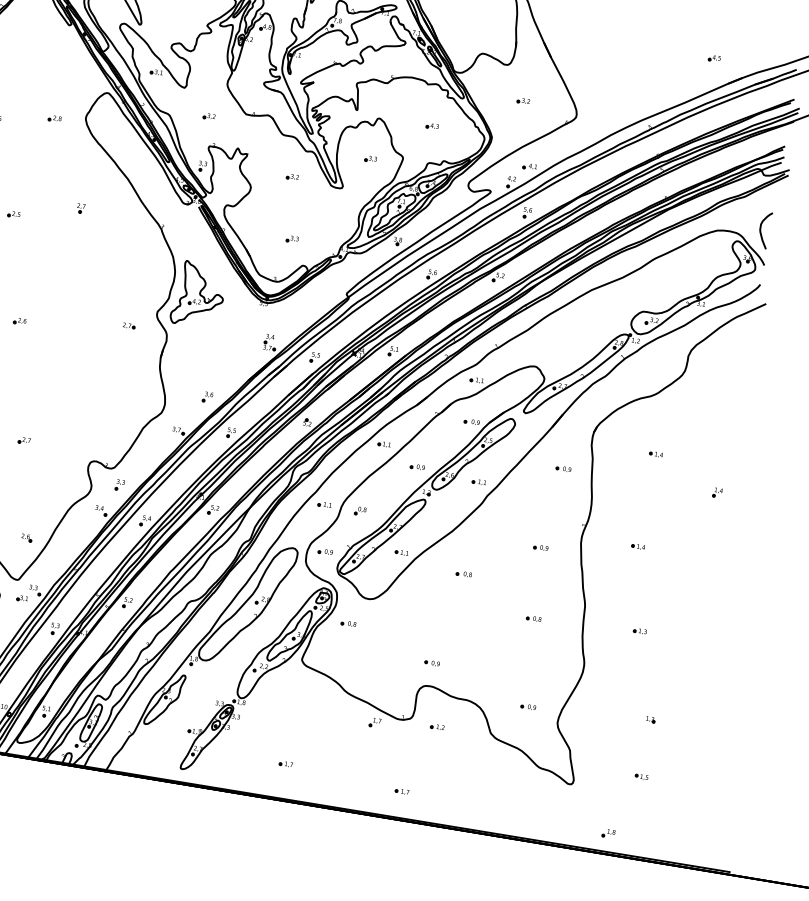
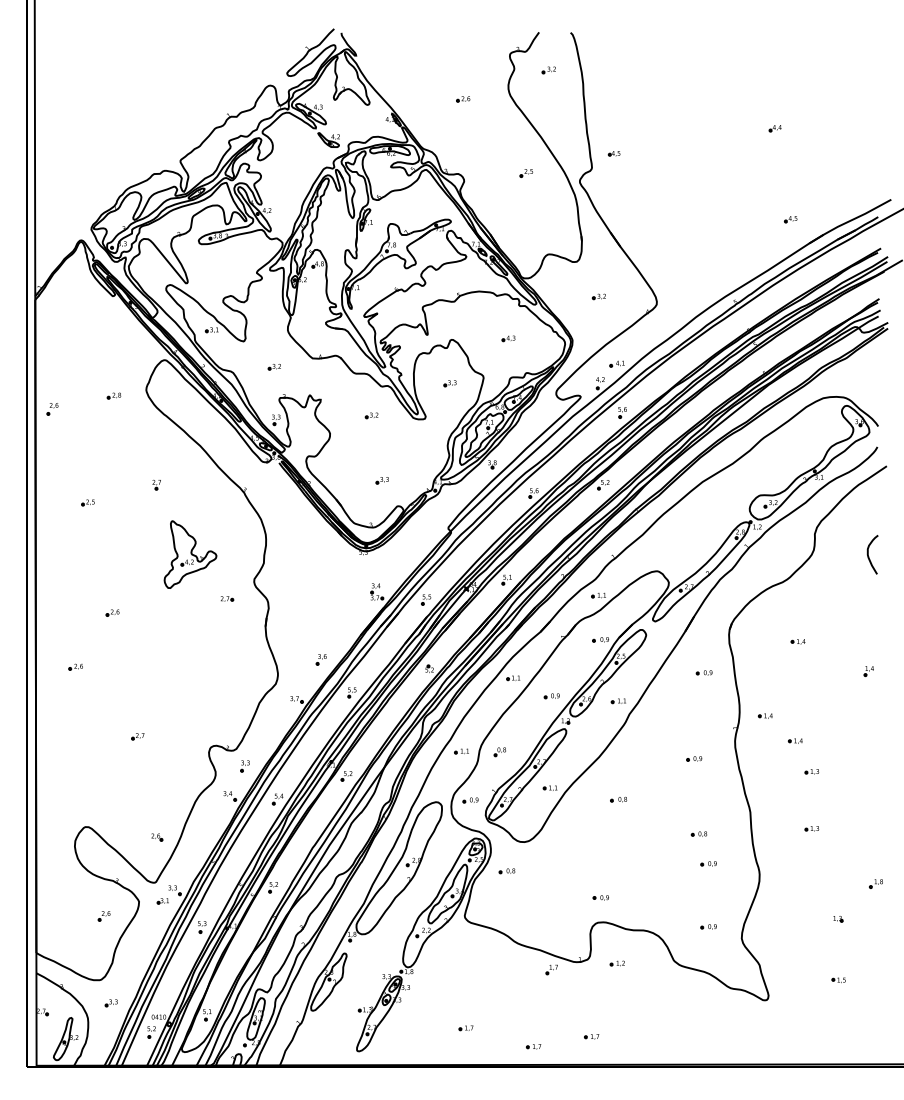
curve: (761, 231) -> (869, 556), moved
part: (198, 294) -> (190, 554), moved
part: (613, 517) -> (764, 715), added
part: (648, 577) -> (811, 771), added
part: (538, 647) -> (708, 863), added
part: (346, 791) -> (533, 1046), added
part: (608, 833) -> (875, 883), moved

